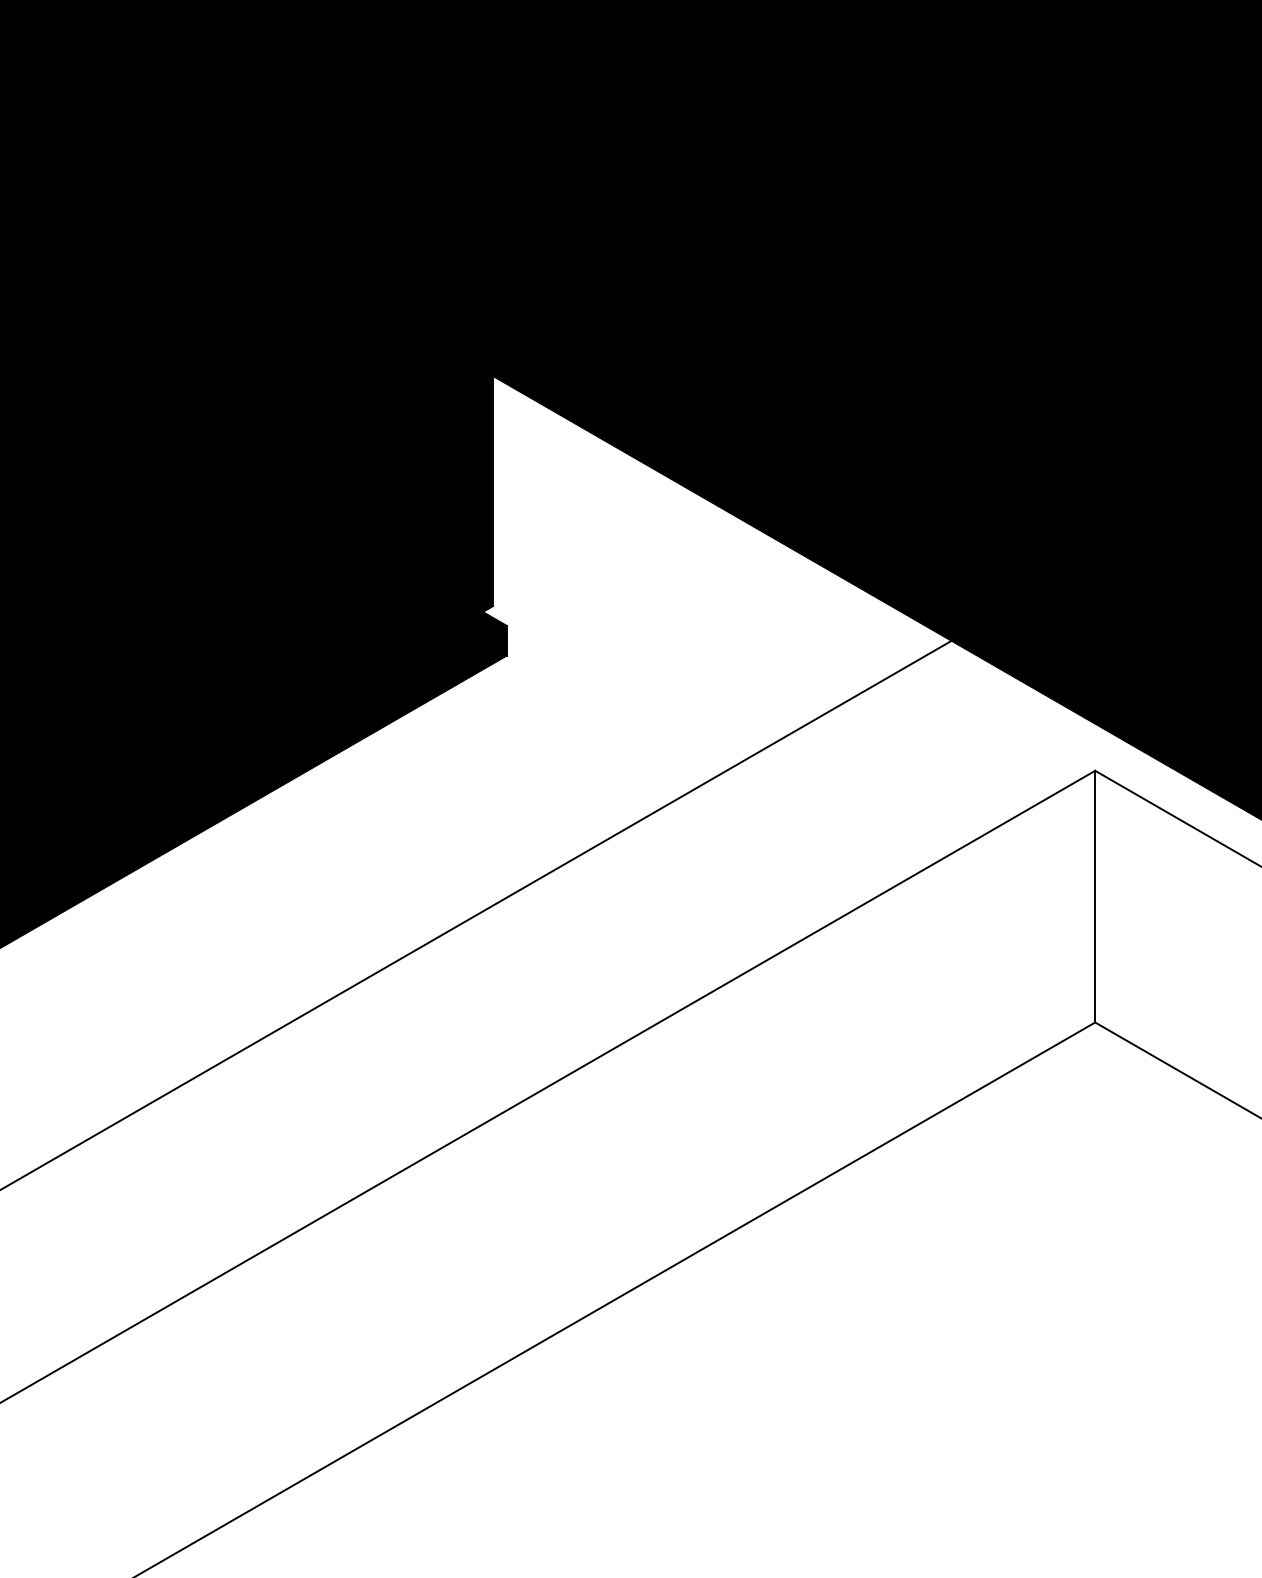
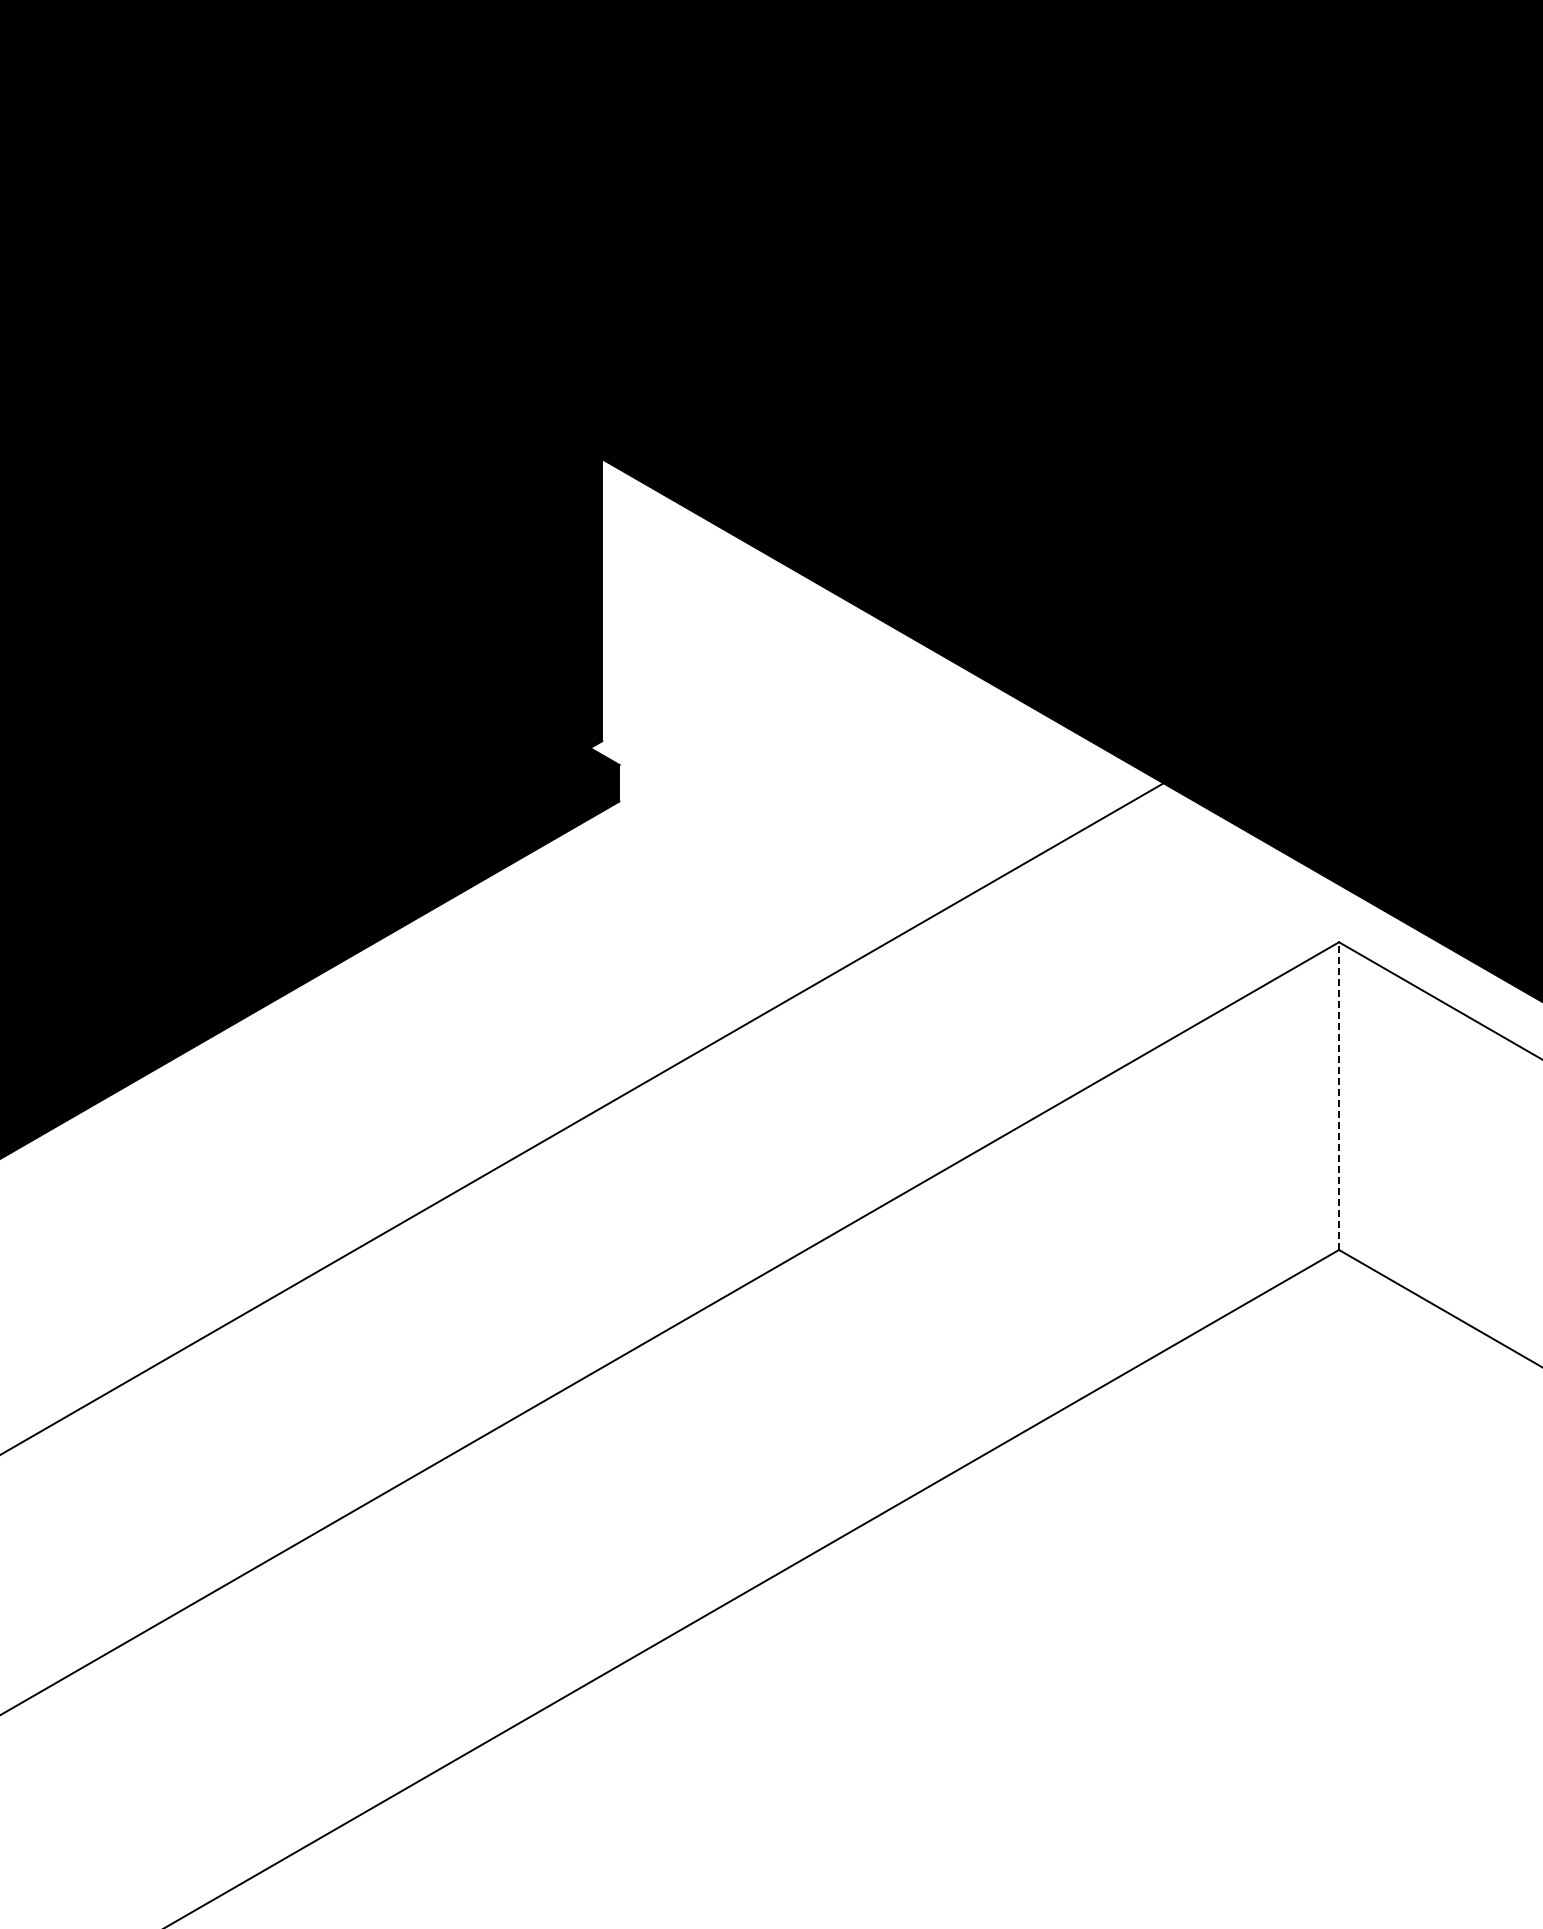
line: (1095, 896) -> (1339, 1096), solid -> dashed

